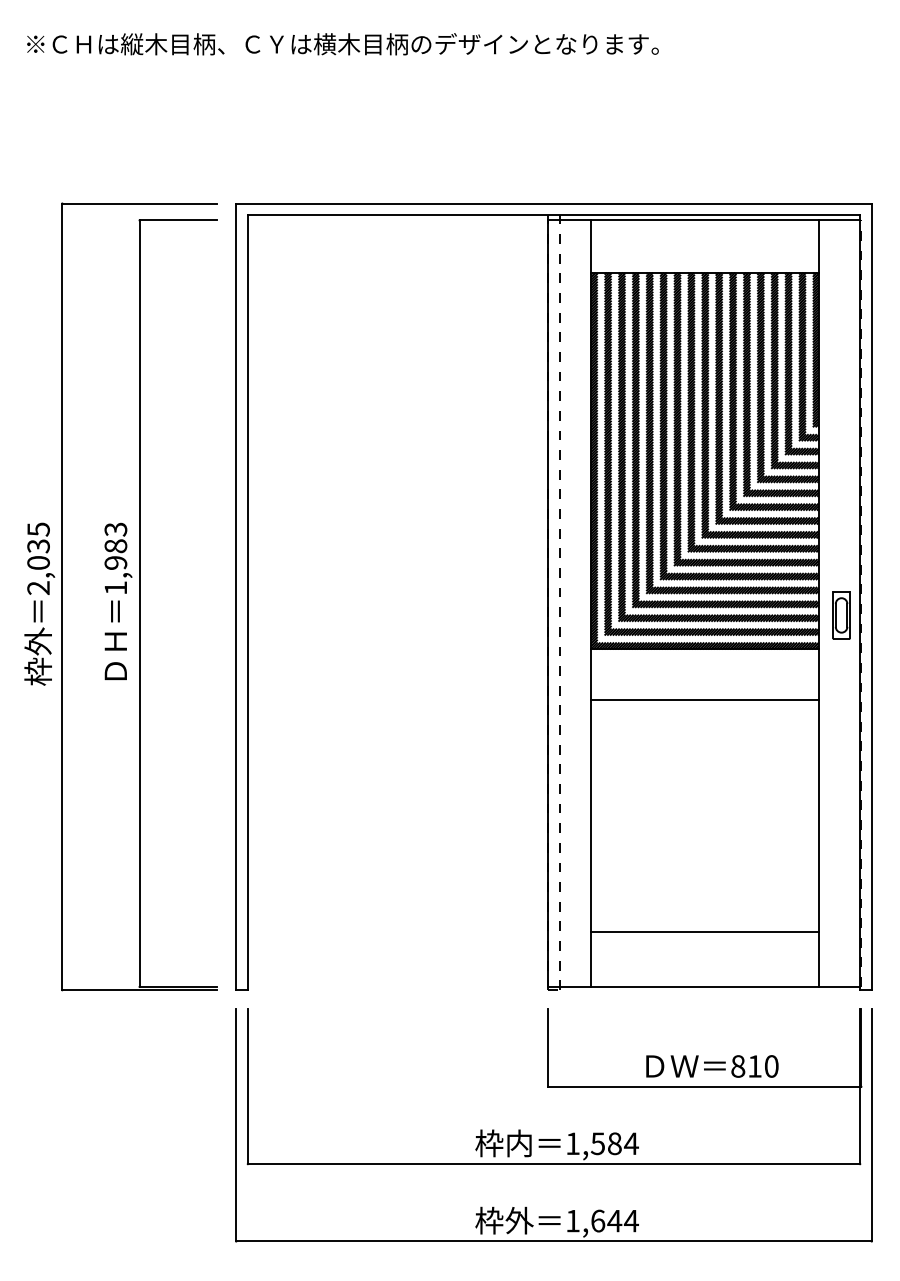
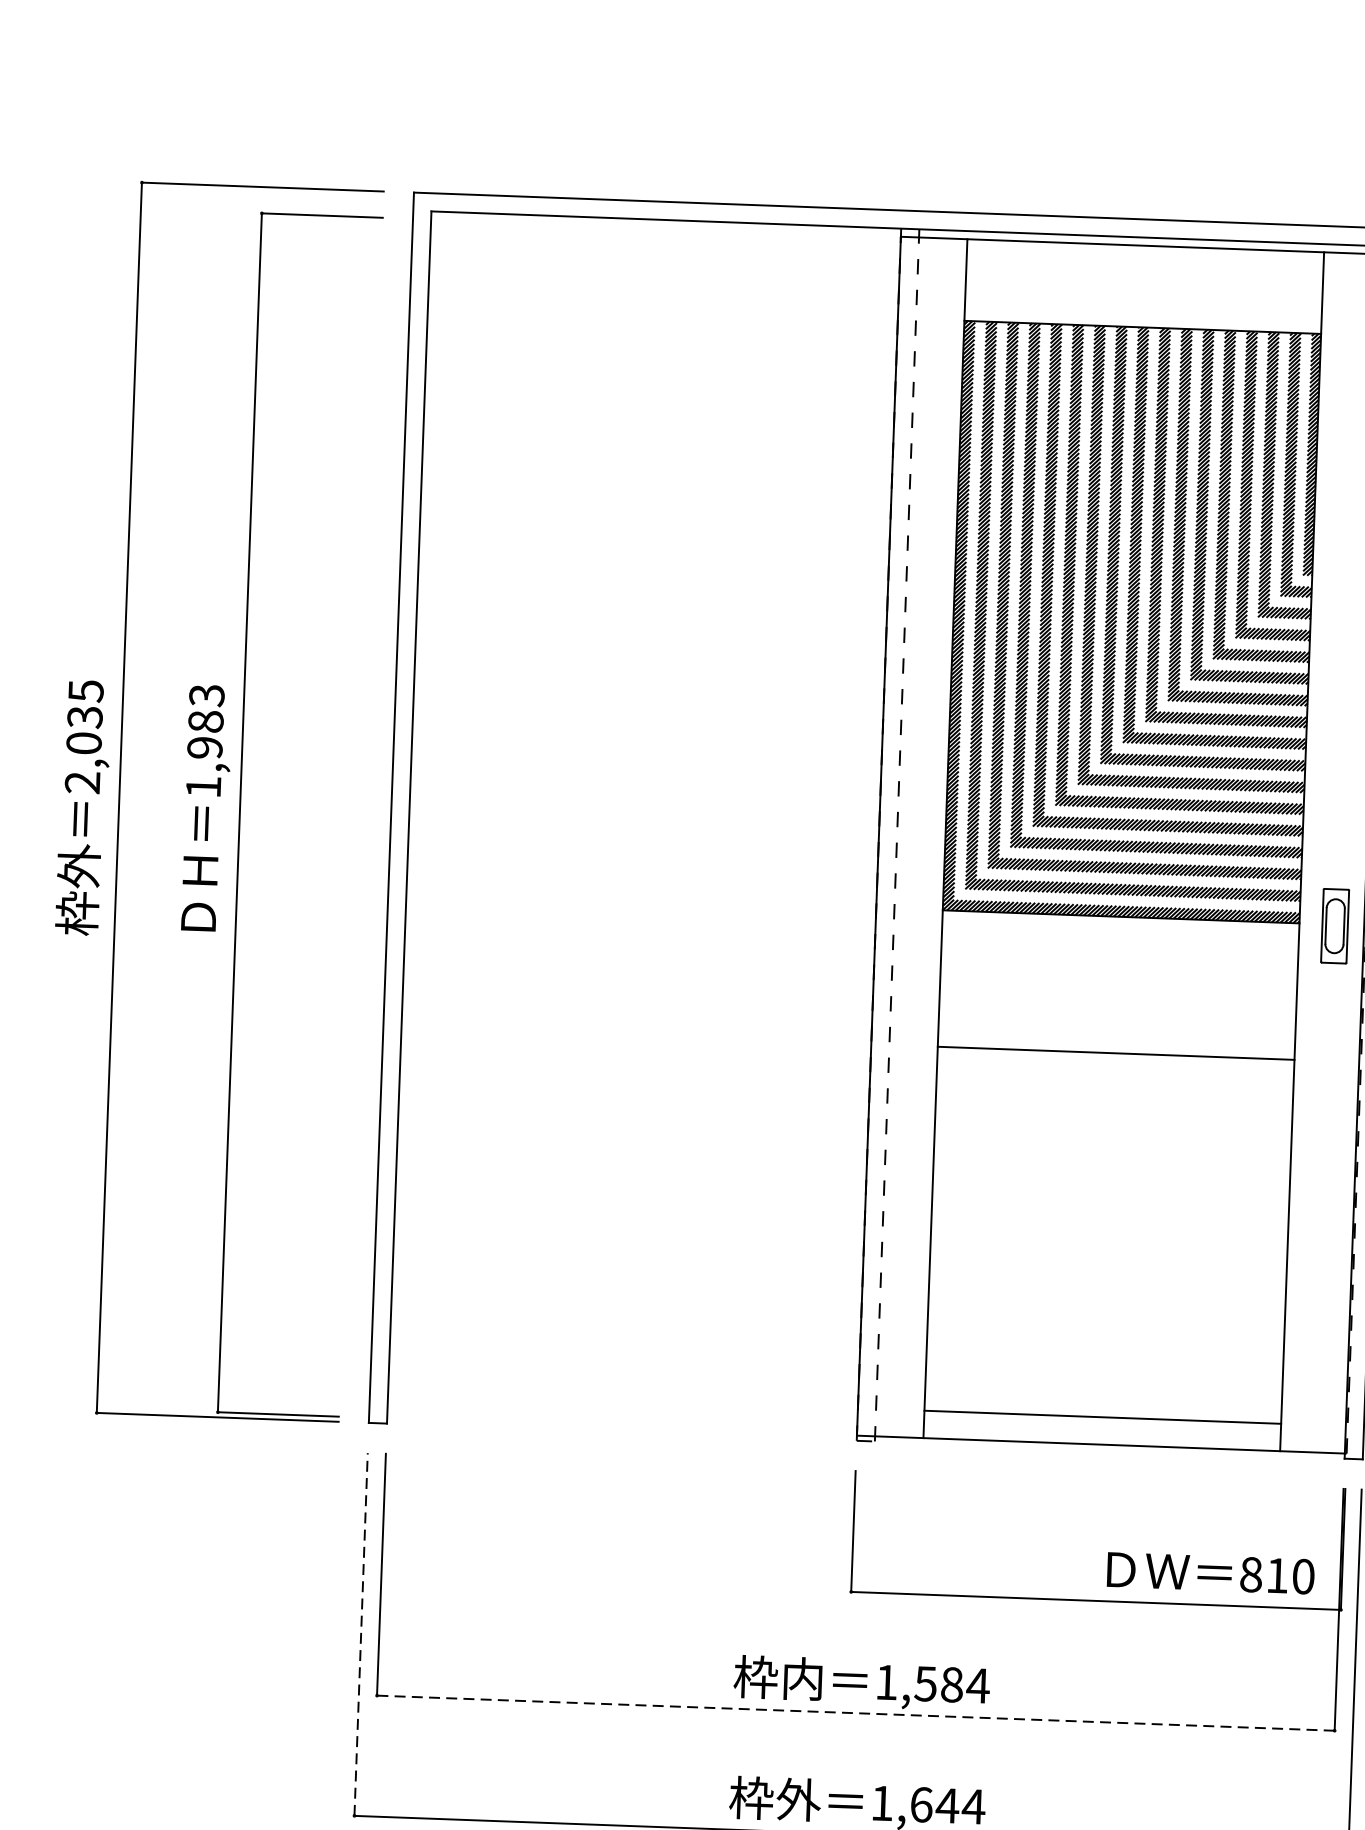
part: (841, 615) -> (1334, 926), moved
line: (704, 699) -> (1115, 1052), moved
line: (704, 932) -> (1102, 1417), moved
text: (712, 1066) -> (1211, 1573), moved
line: (236, 1125) -> (361, 1634), solid -> dashed
line: (553, 1164) -> (855, 1713), solid -> dashed

